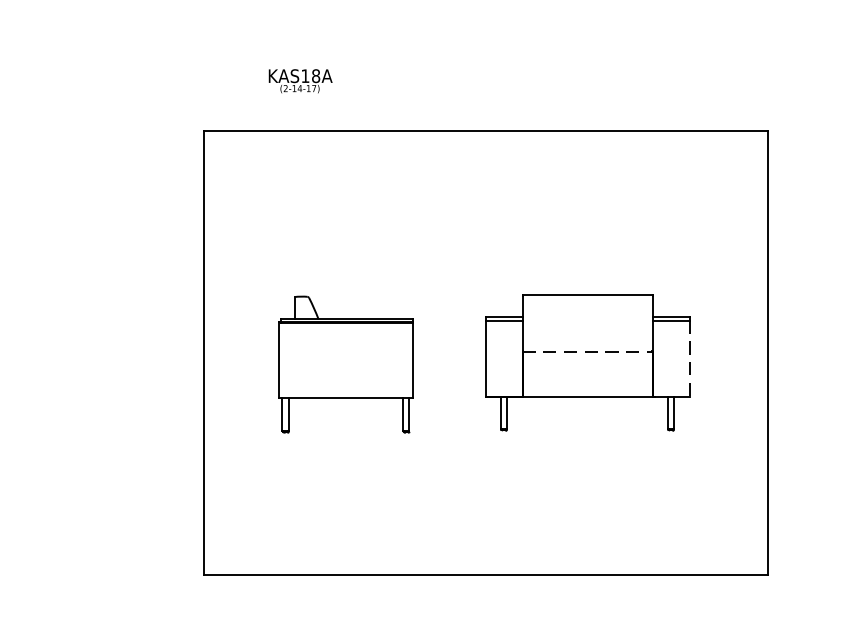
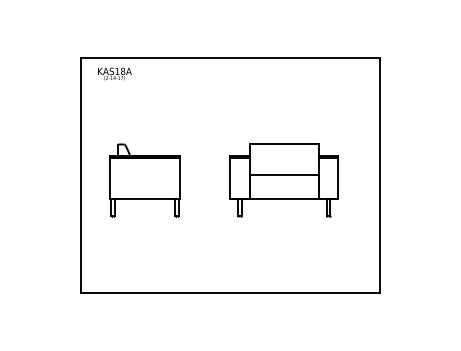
text: (299, 80) -> (114, 73), moved
line: (588, 351) -> (284, 174), dashed -> solid
line: (689, 358) -> (338, 178), dashed -> solid
part: (345, 364) -> (144, 180), moved

